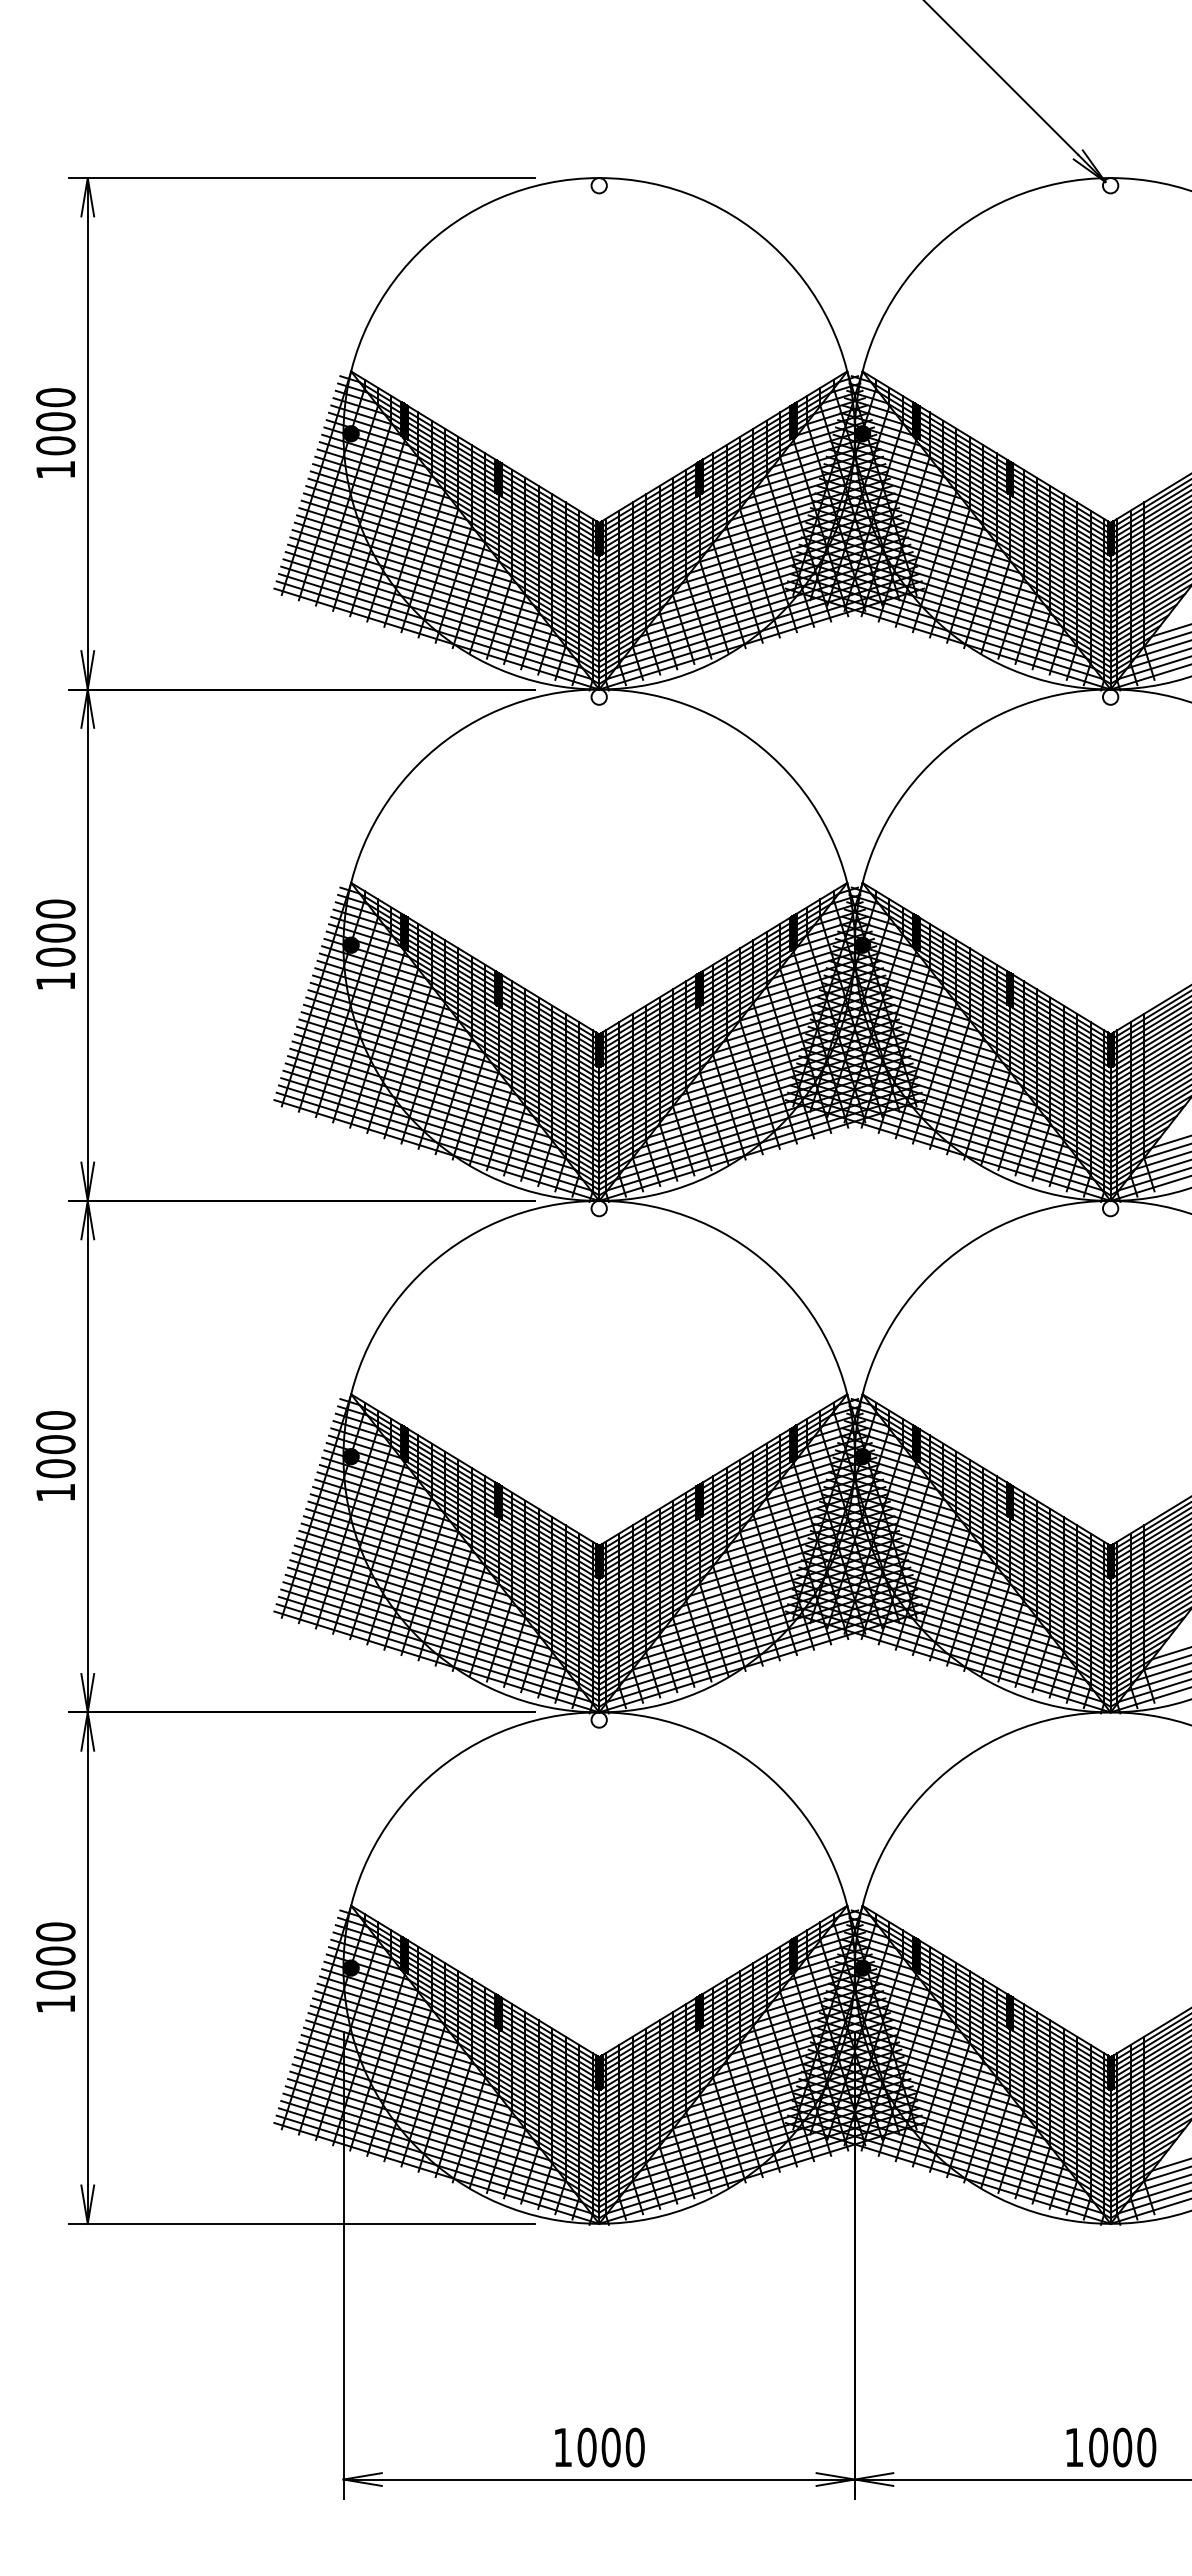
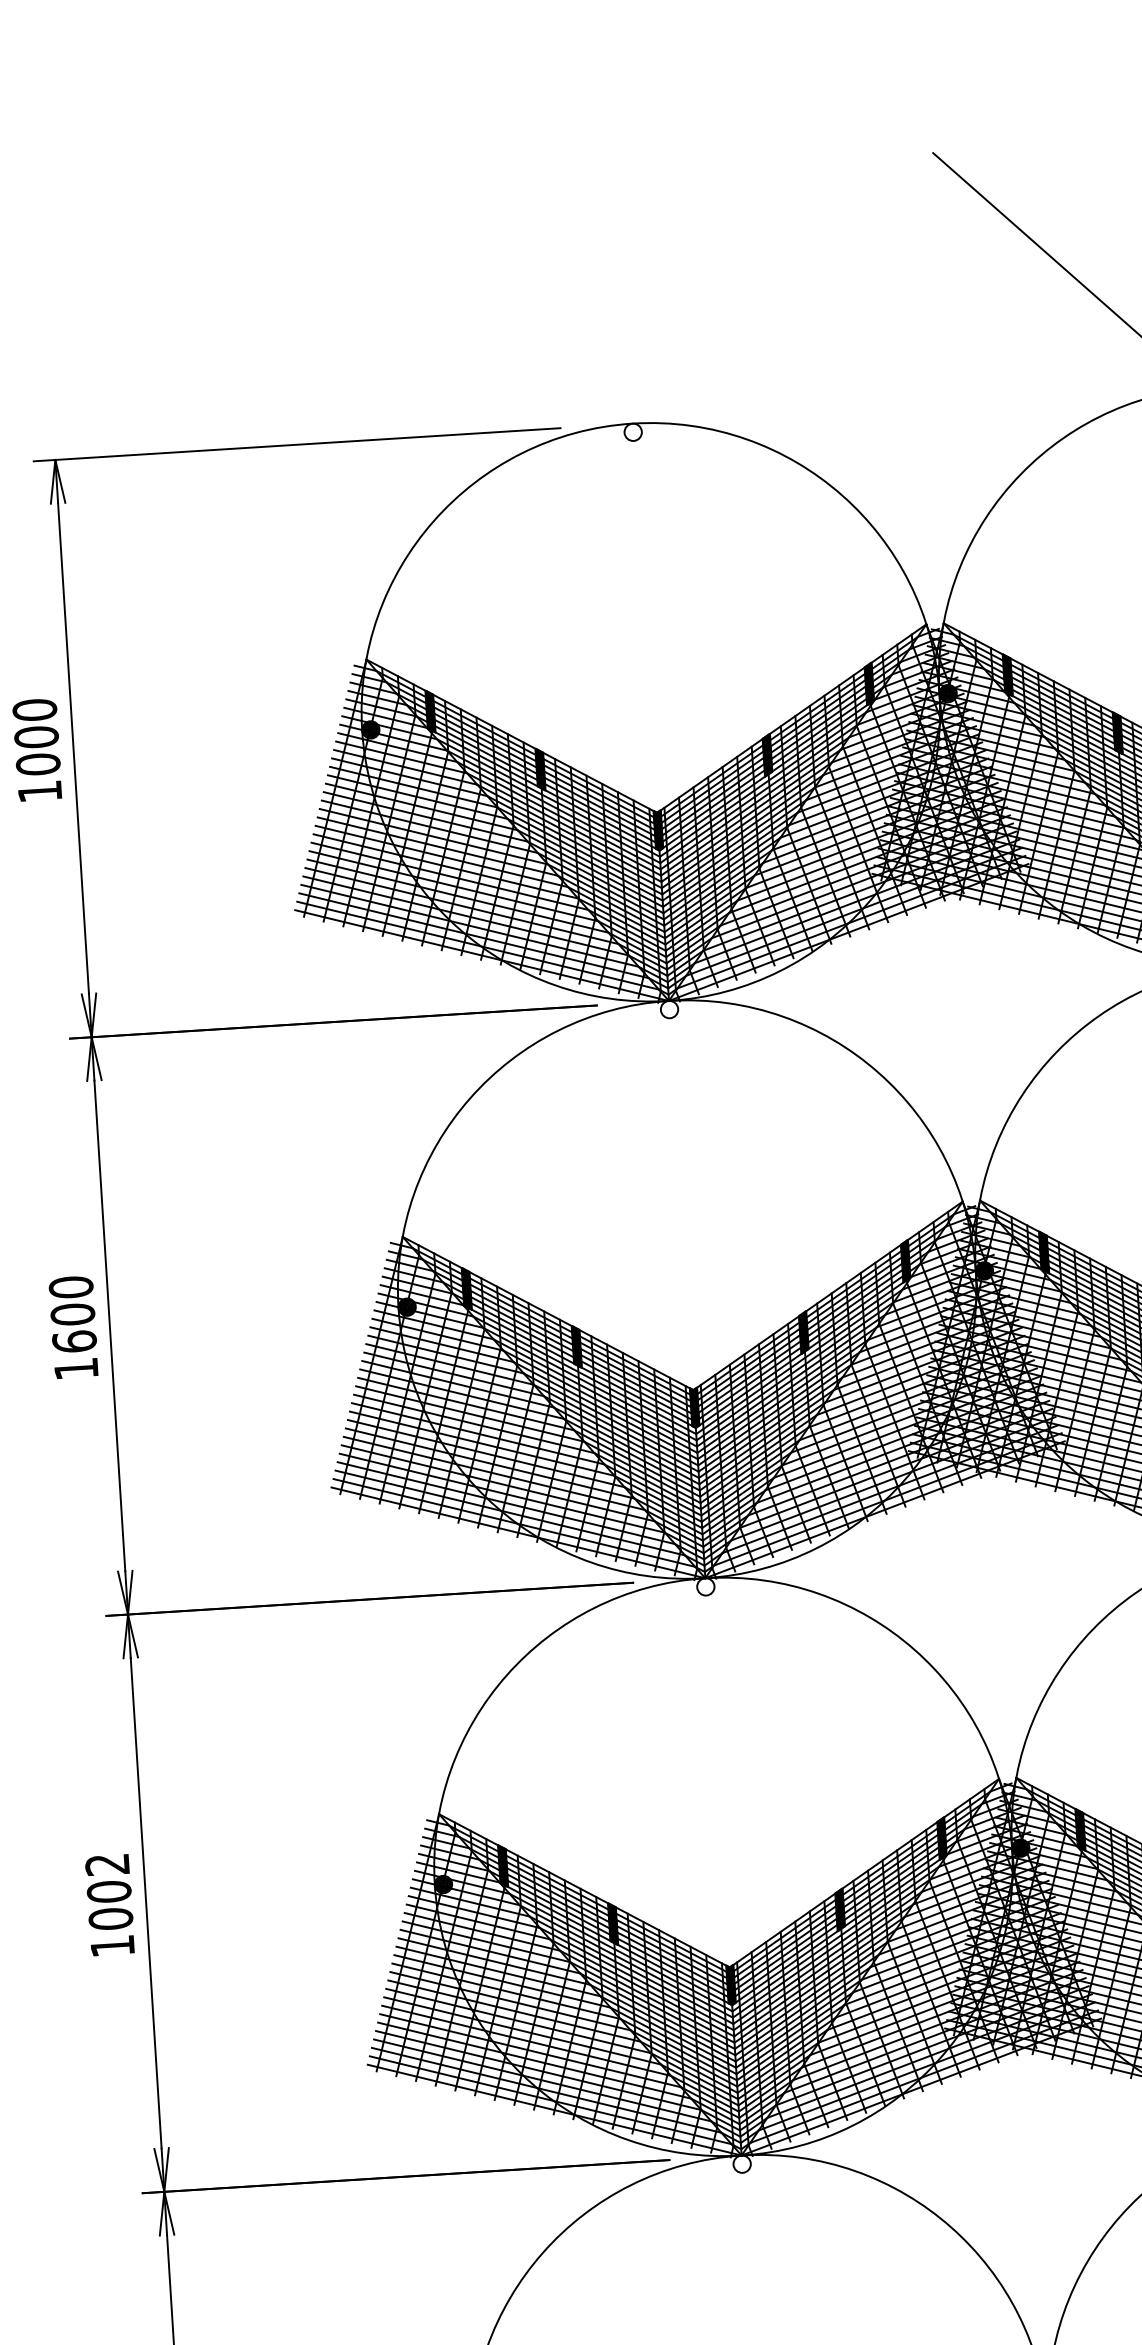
text: (55, 956) -> (74, 1340), 1000 -> 1600
text: (55, 1420) -> (107, 1864), 1000 -> 1002

